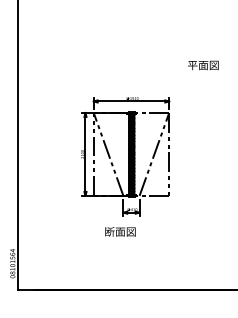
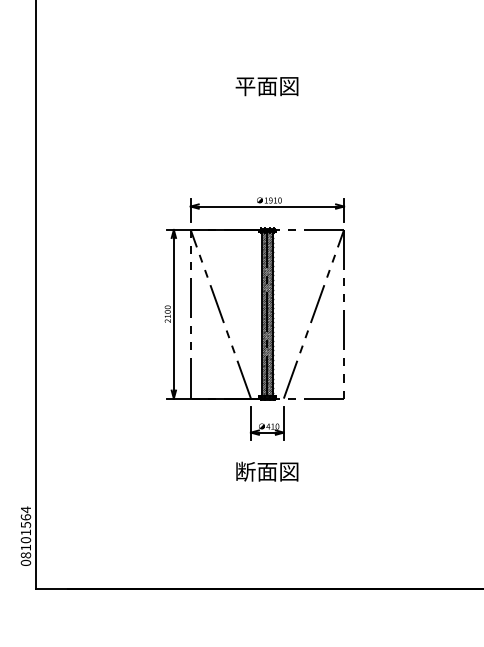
text: (203, 65) -> (267, 86), moved
text: (120, 231) -> (267, 470), moved

